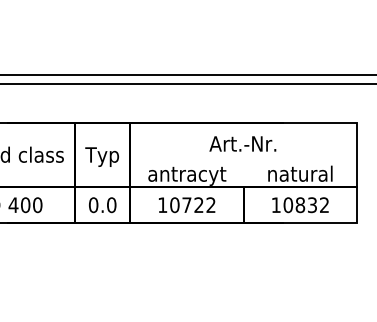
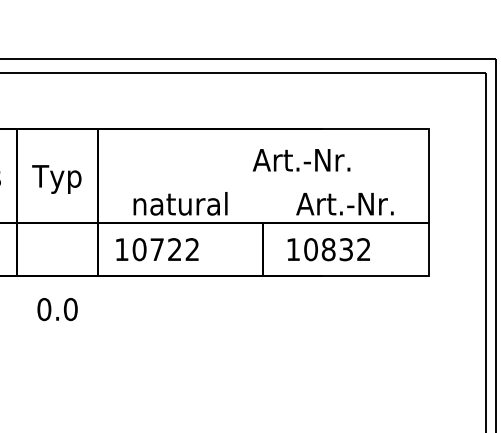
text: (242, 143) -> (301, 159), moved
text: (299, 173) -> (344, 203), natural -> Art.-Nr.
text: (187, 175) -> (181, 206), antracyt -> natural
text: (102, 205) -> (57, 309), moved
text: (186, 205) -> (156, 250), moved
text: (300, 205) -> (328, 250), moved

